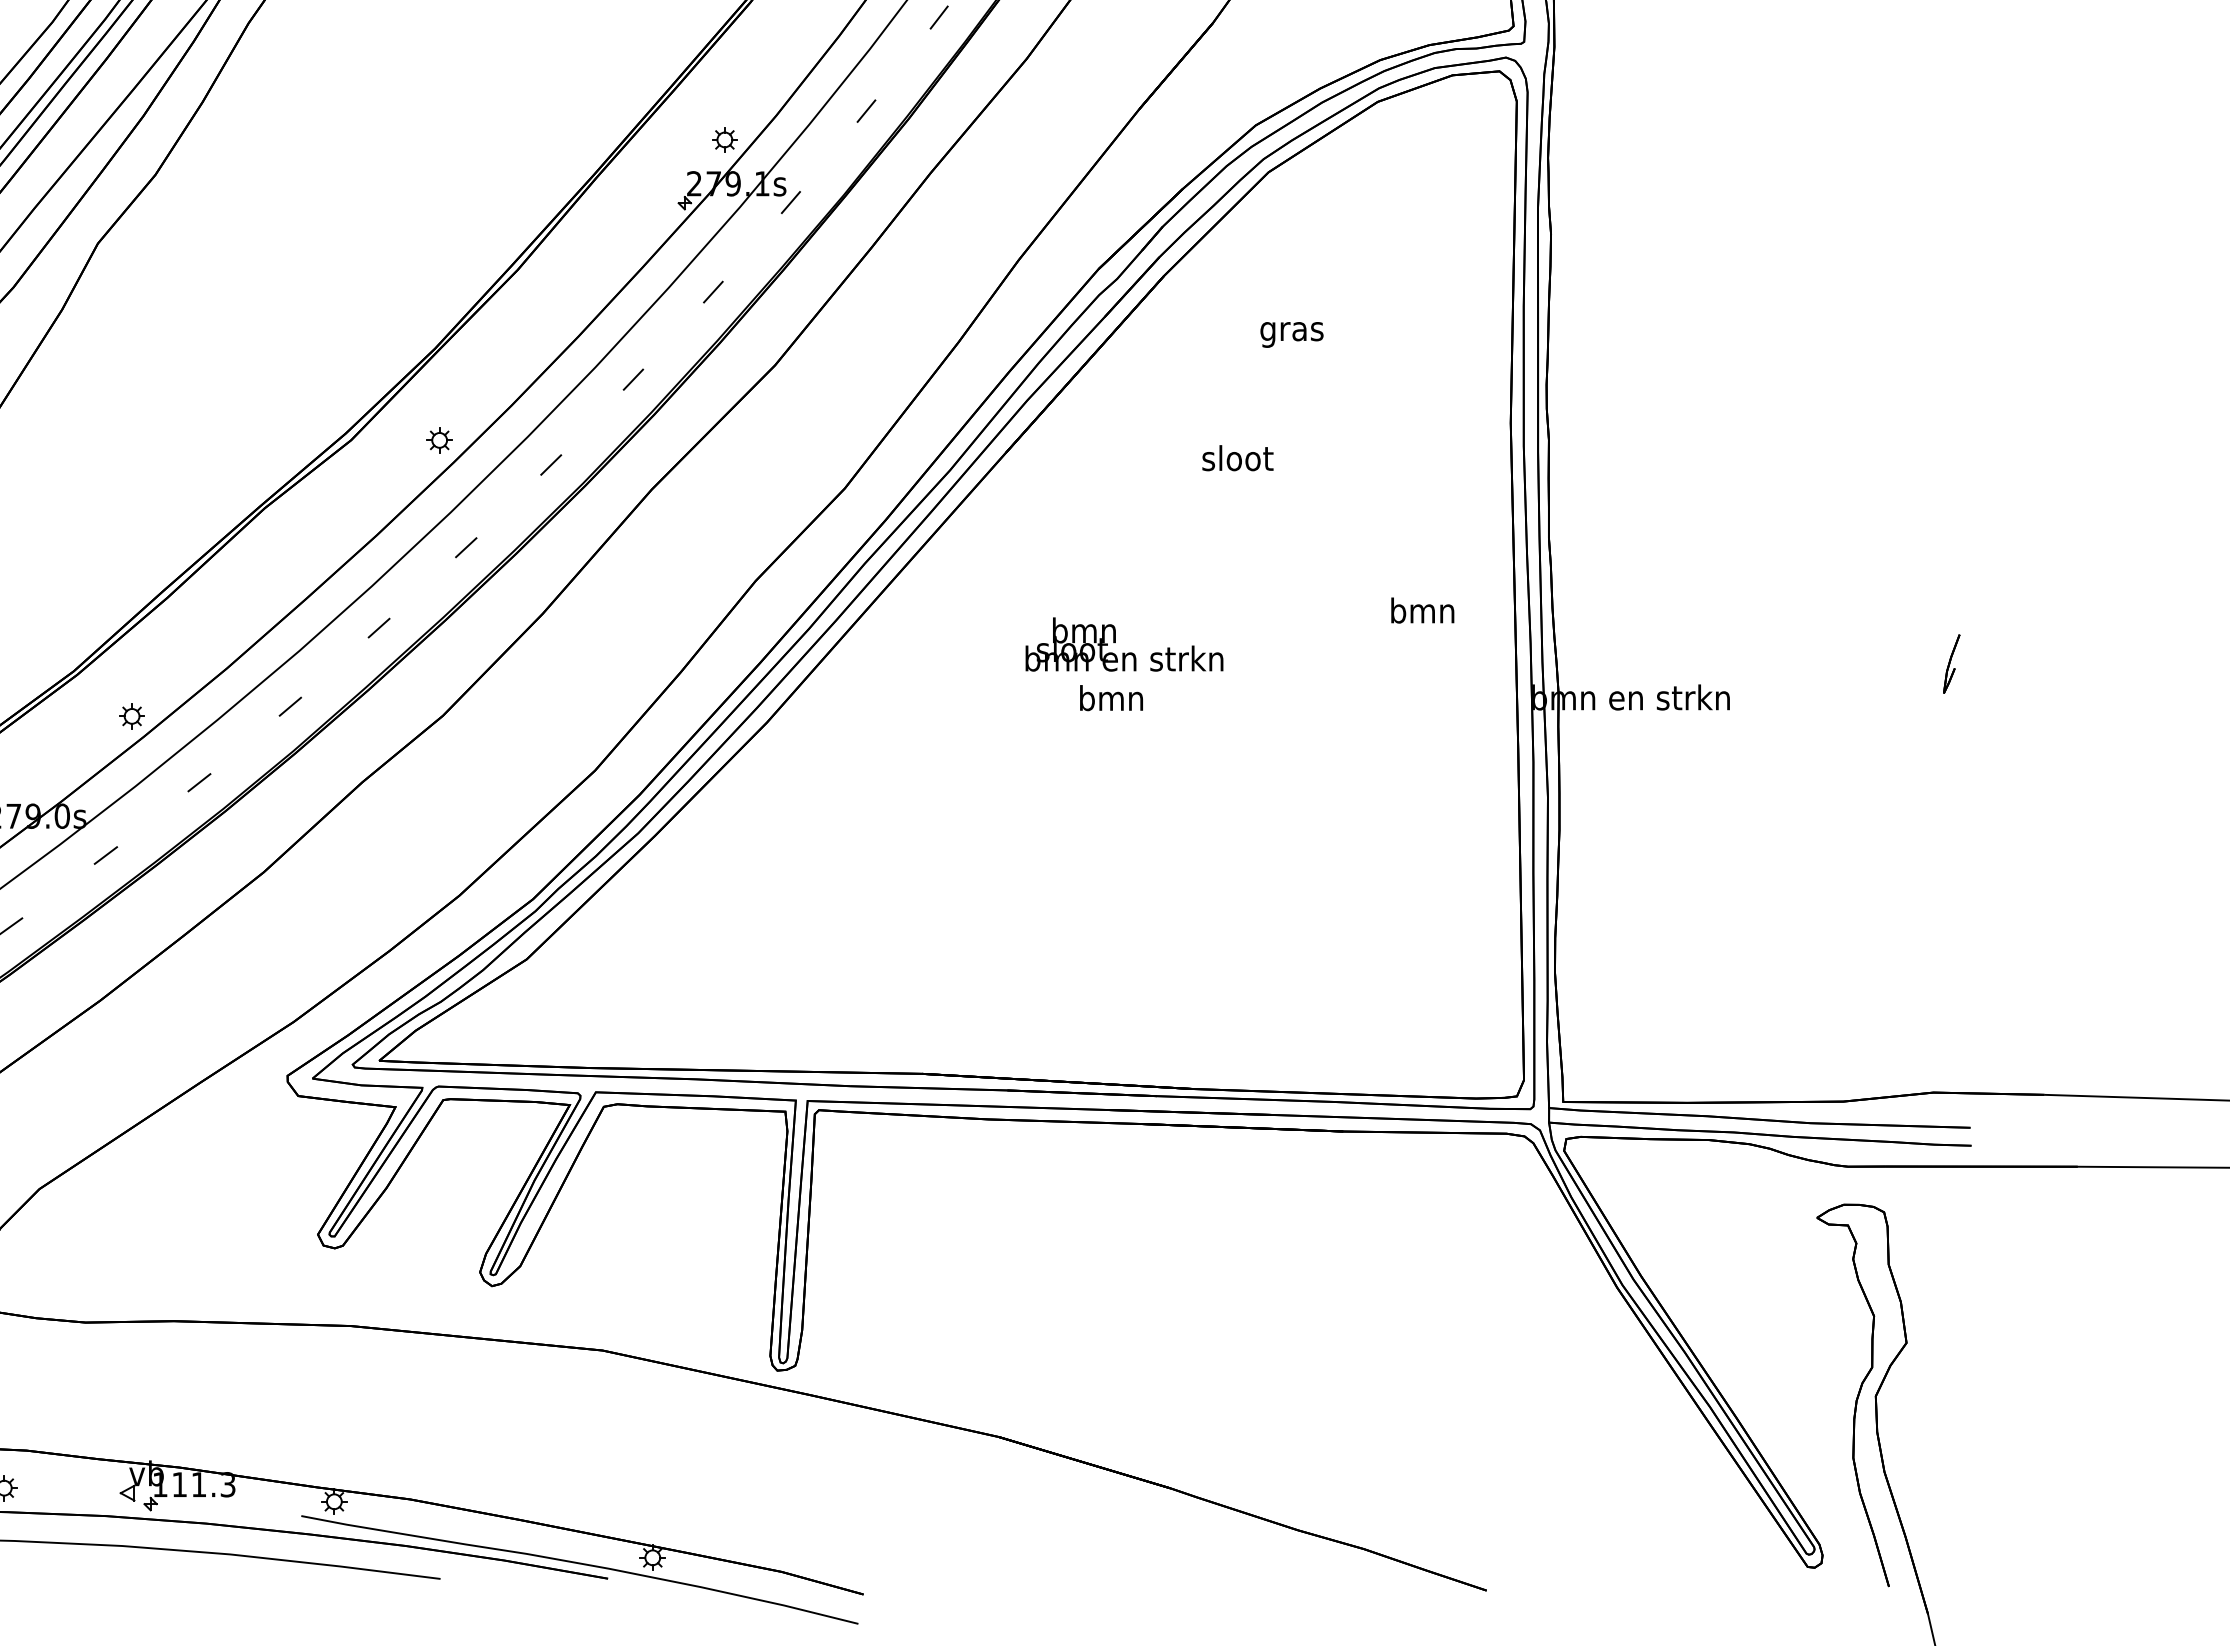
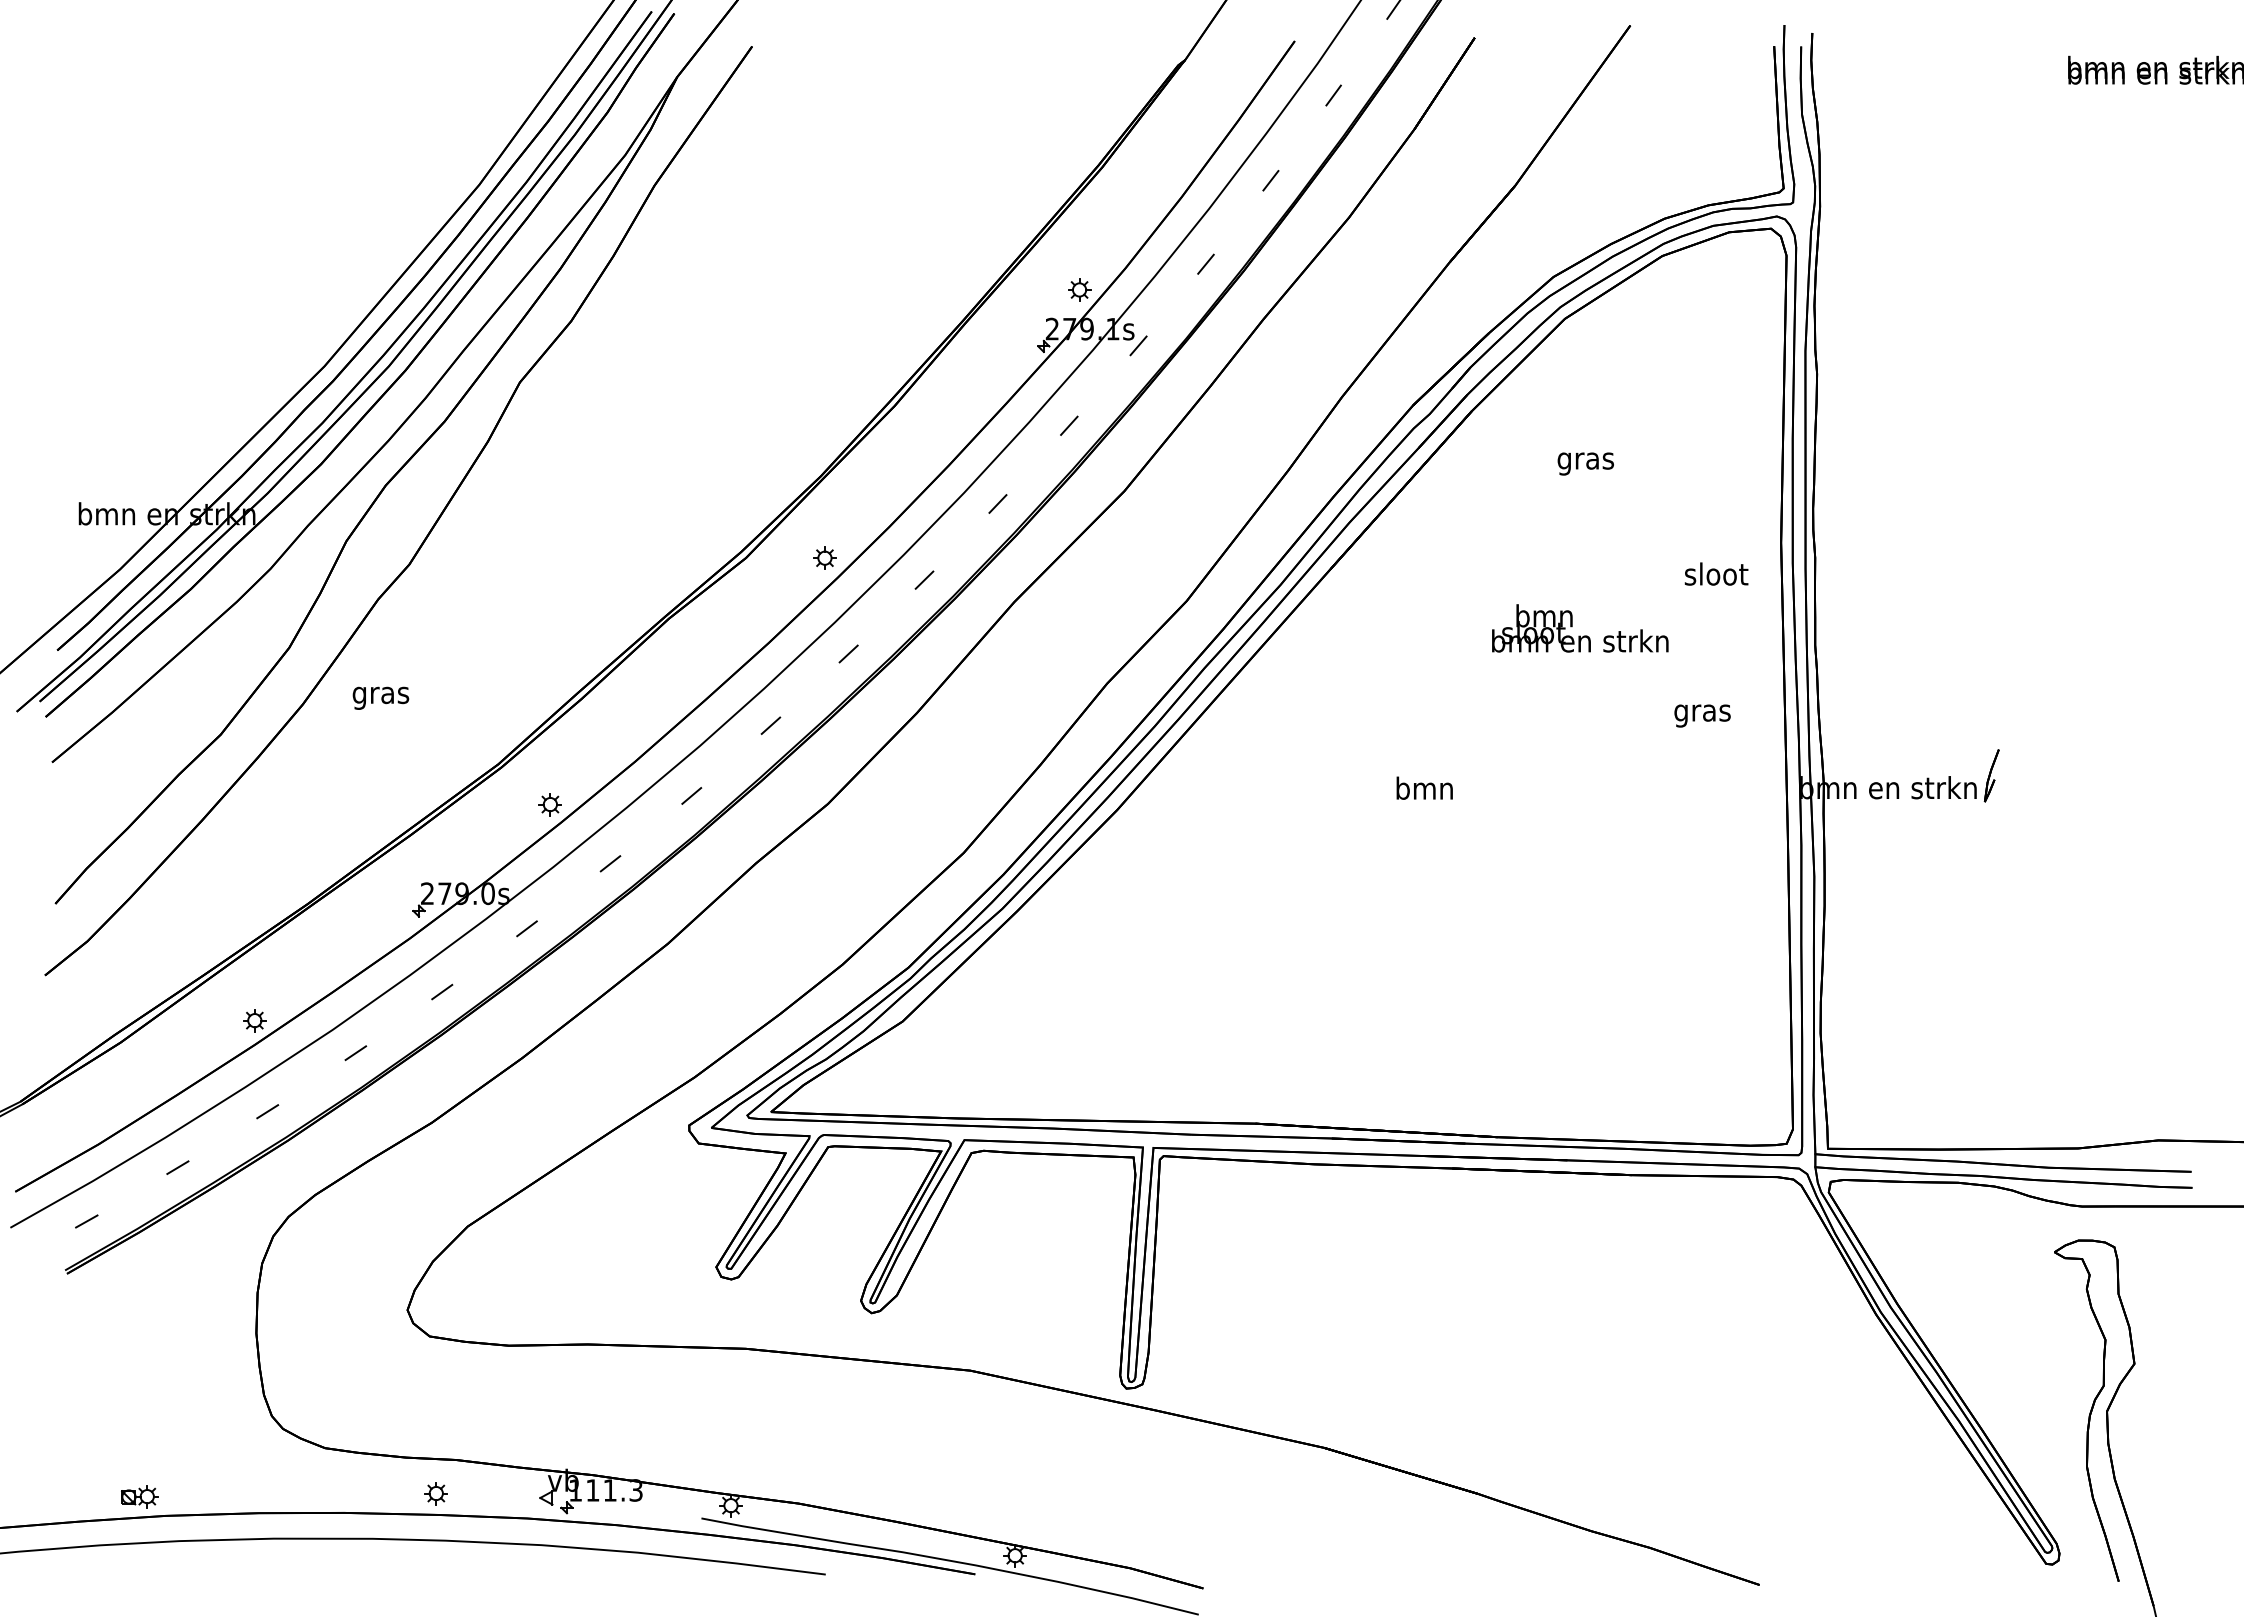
text: (1237, 457) -> (1716, 573), moved
text: (1422, 613) -> (1702, 712), bmn -> gras
text: (1124, 644) -> (1580, 628), moved
part: (1951, 663) -> (1991, 775), moved

